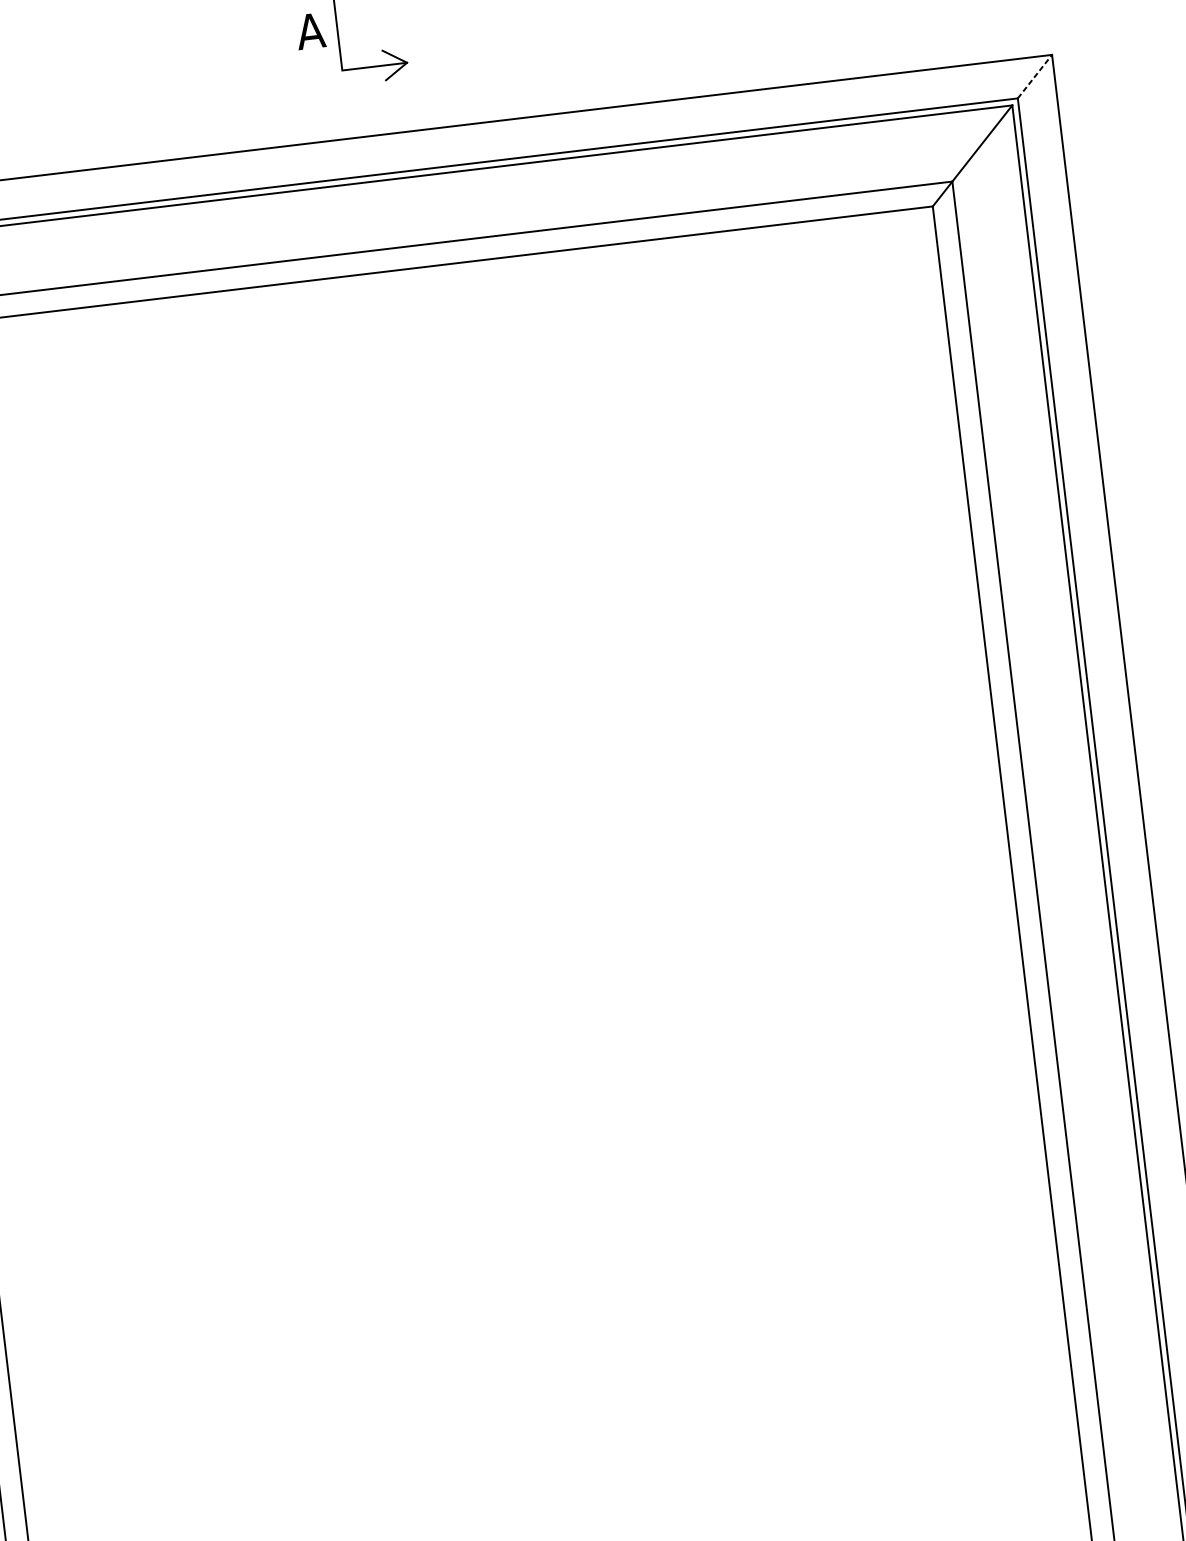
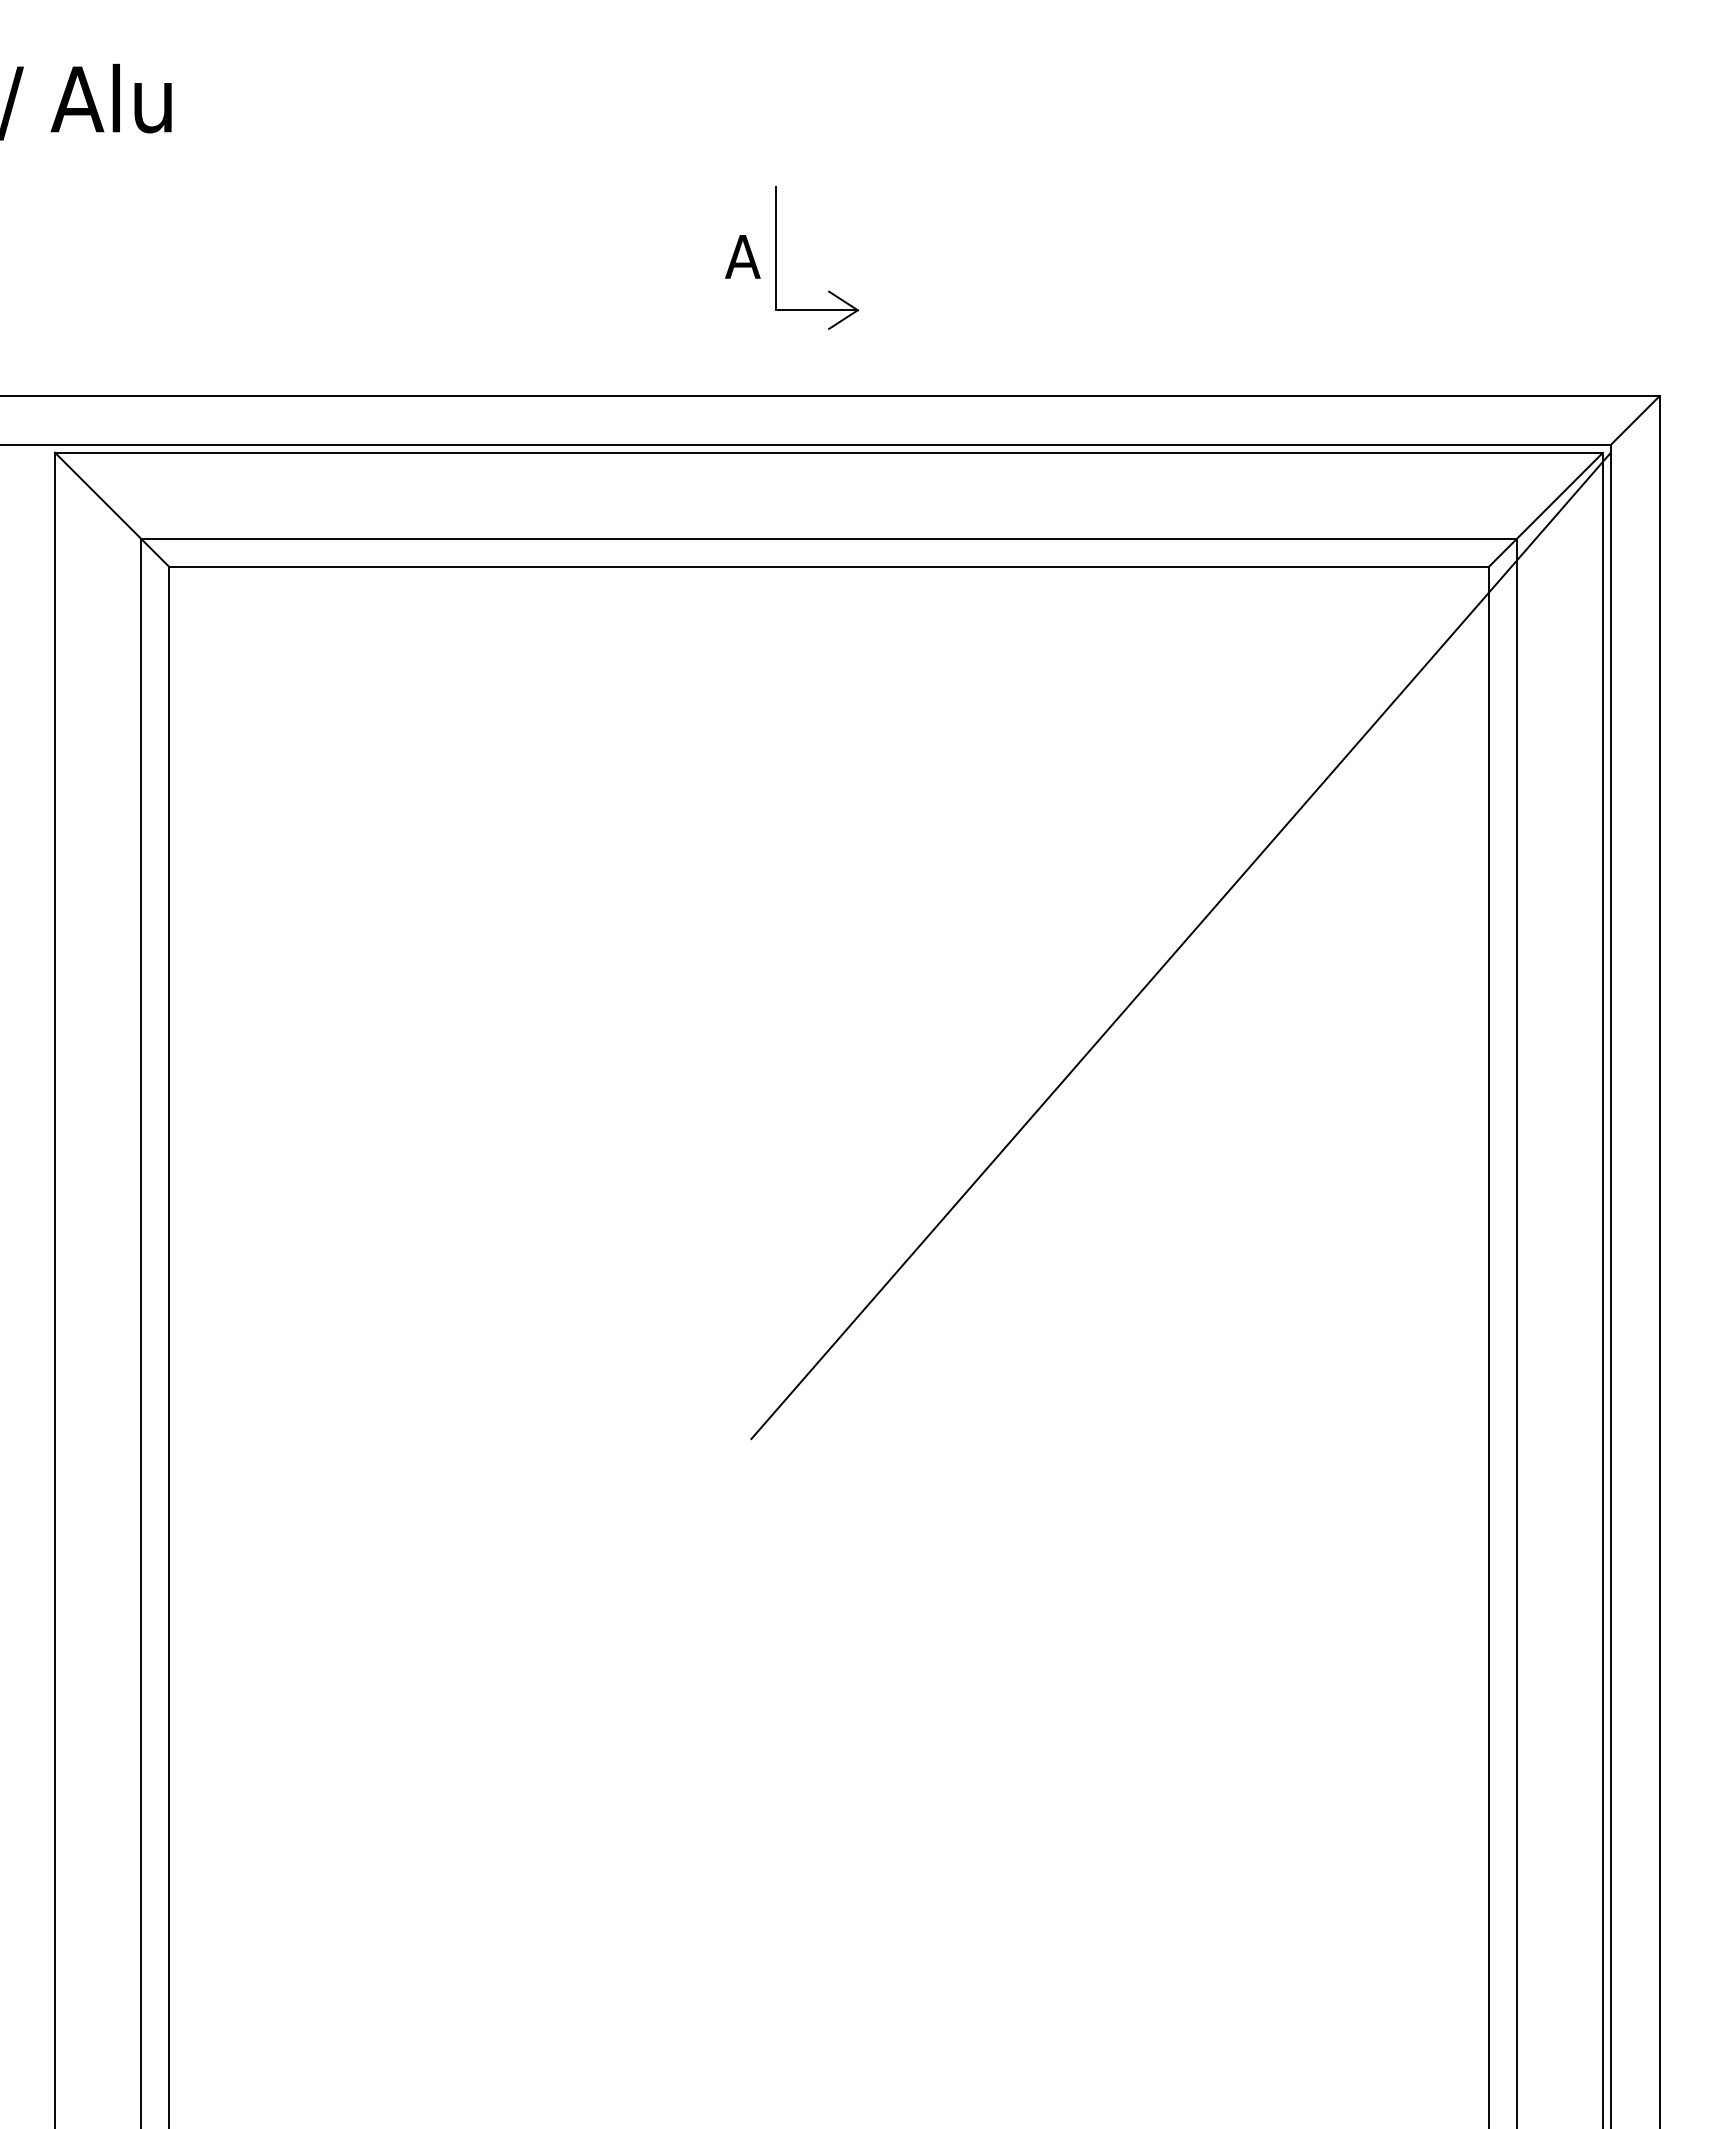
line: (1035, 76) -> (1635, 420), dashed -> solid
line: (723, 536) -> (1180, 945), added

